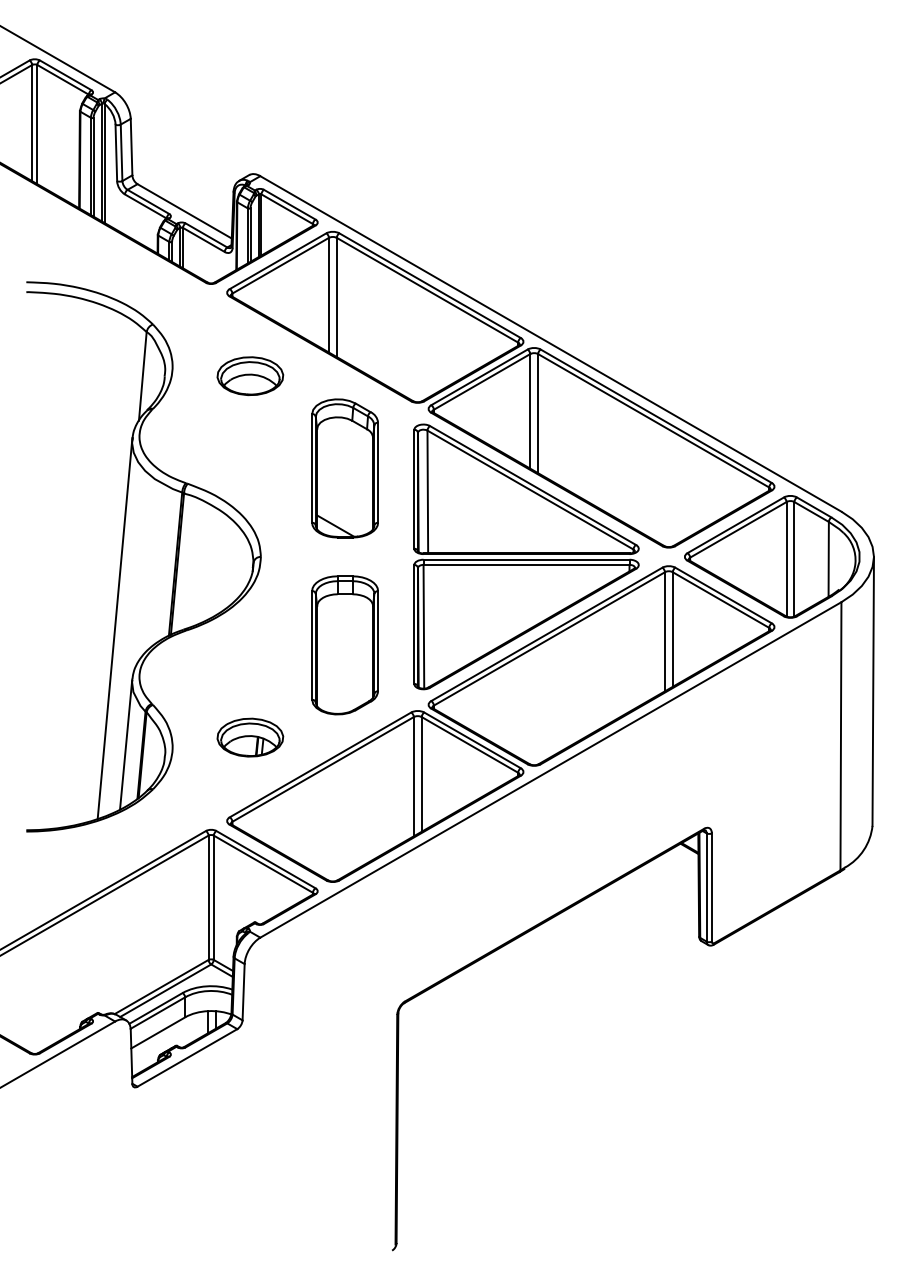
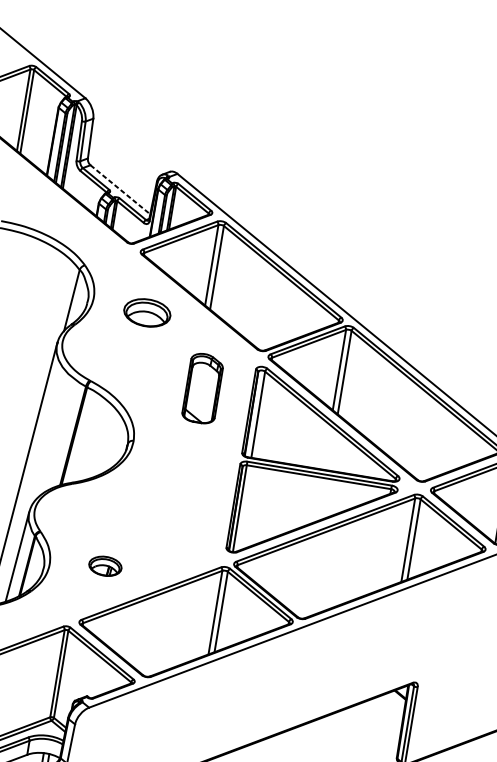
line: (185, 211) -> (120, 189), solid -> dashed
part: (344, 468) -> (202, 388), size x0.7
part: (344, 645) -> (182, 512), removed
part: (250, 737) -> (105, 566), size x0.7

